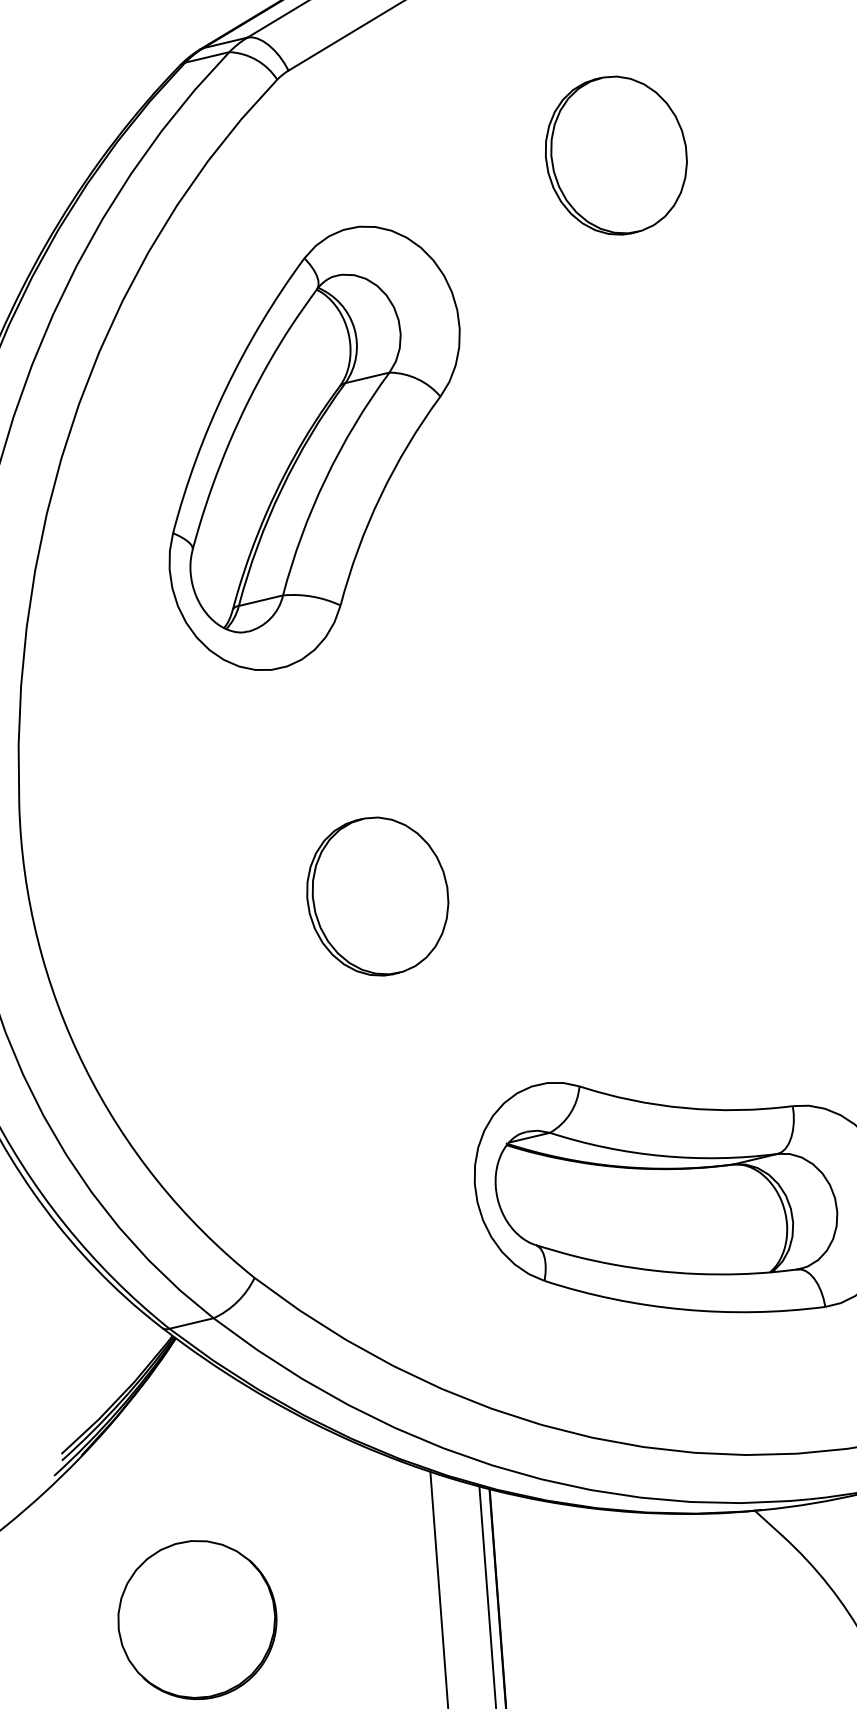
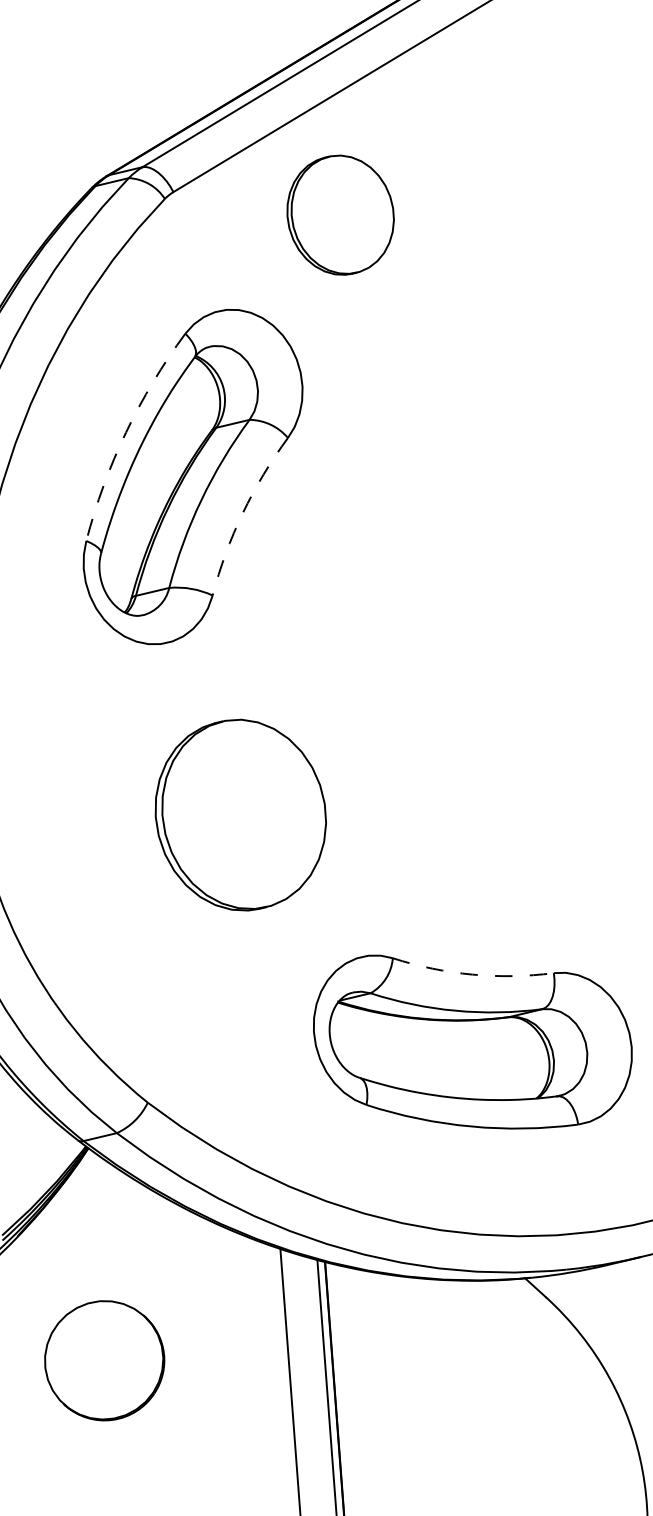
part: (616, 154) -> (340, 214), moved
arc: (226, 389) -> (126, 432), solid -> dashed
arc: (380, 496) -> (242, 513), solid -> dashed
part: (377, 895) -> (240, 814), size x1.6
arc: (685, 1107) -> (472, 974), solid -> dashed

